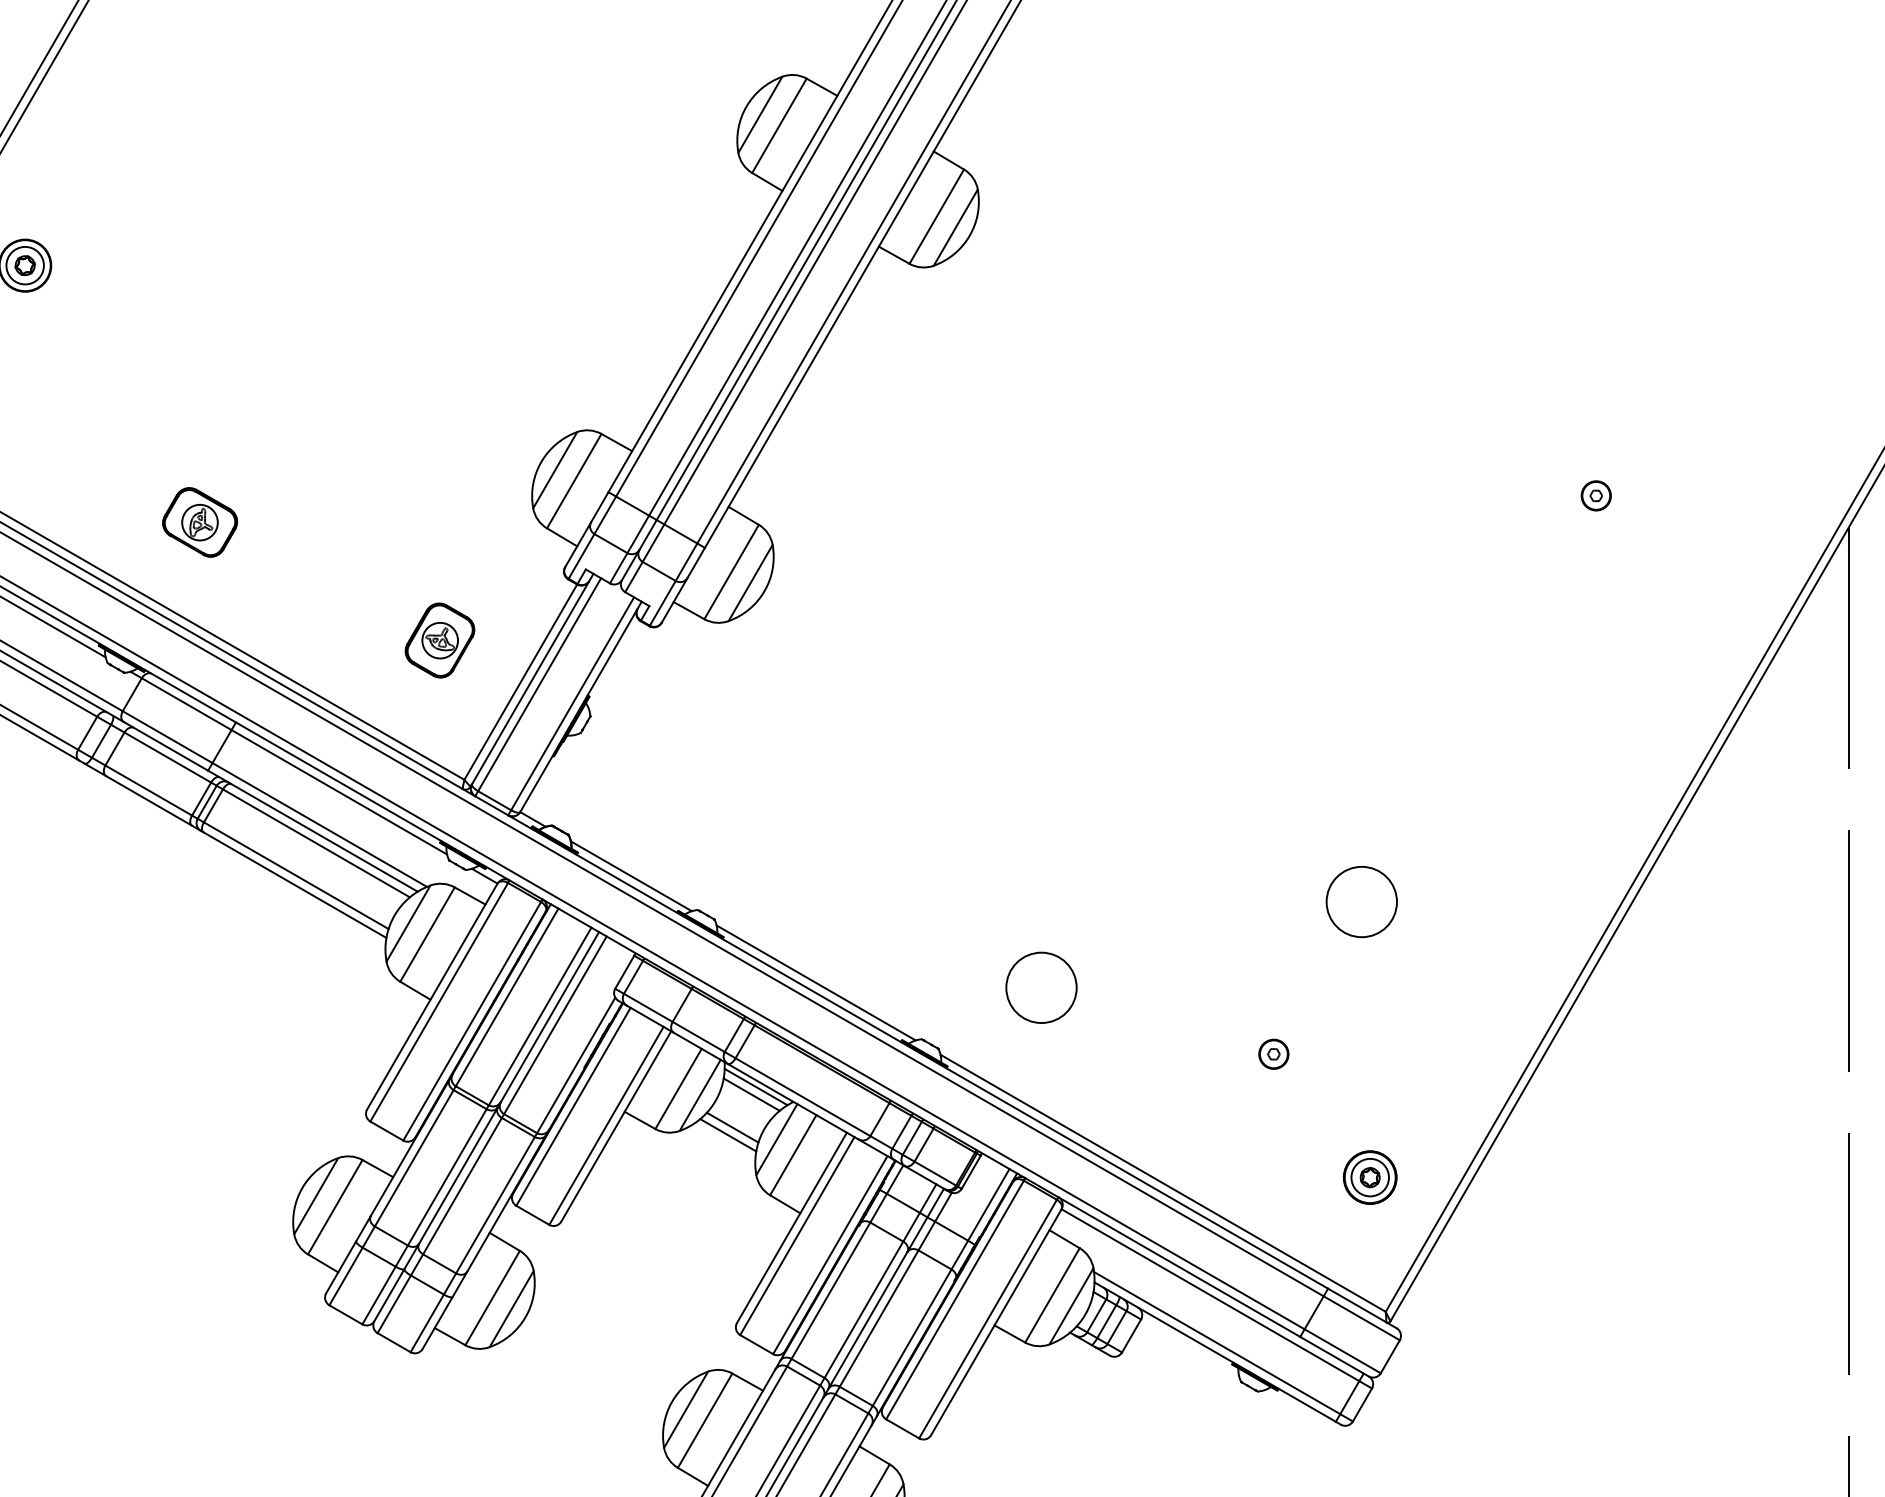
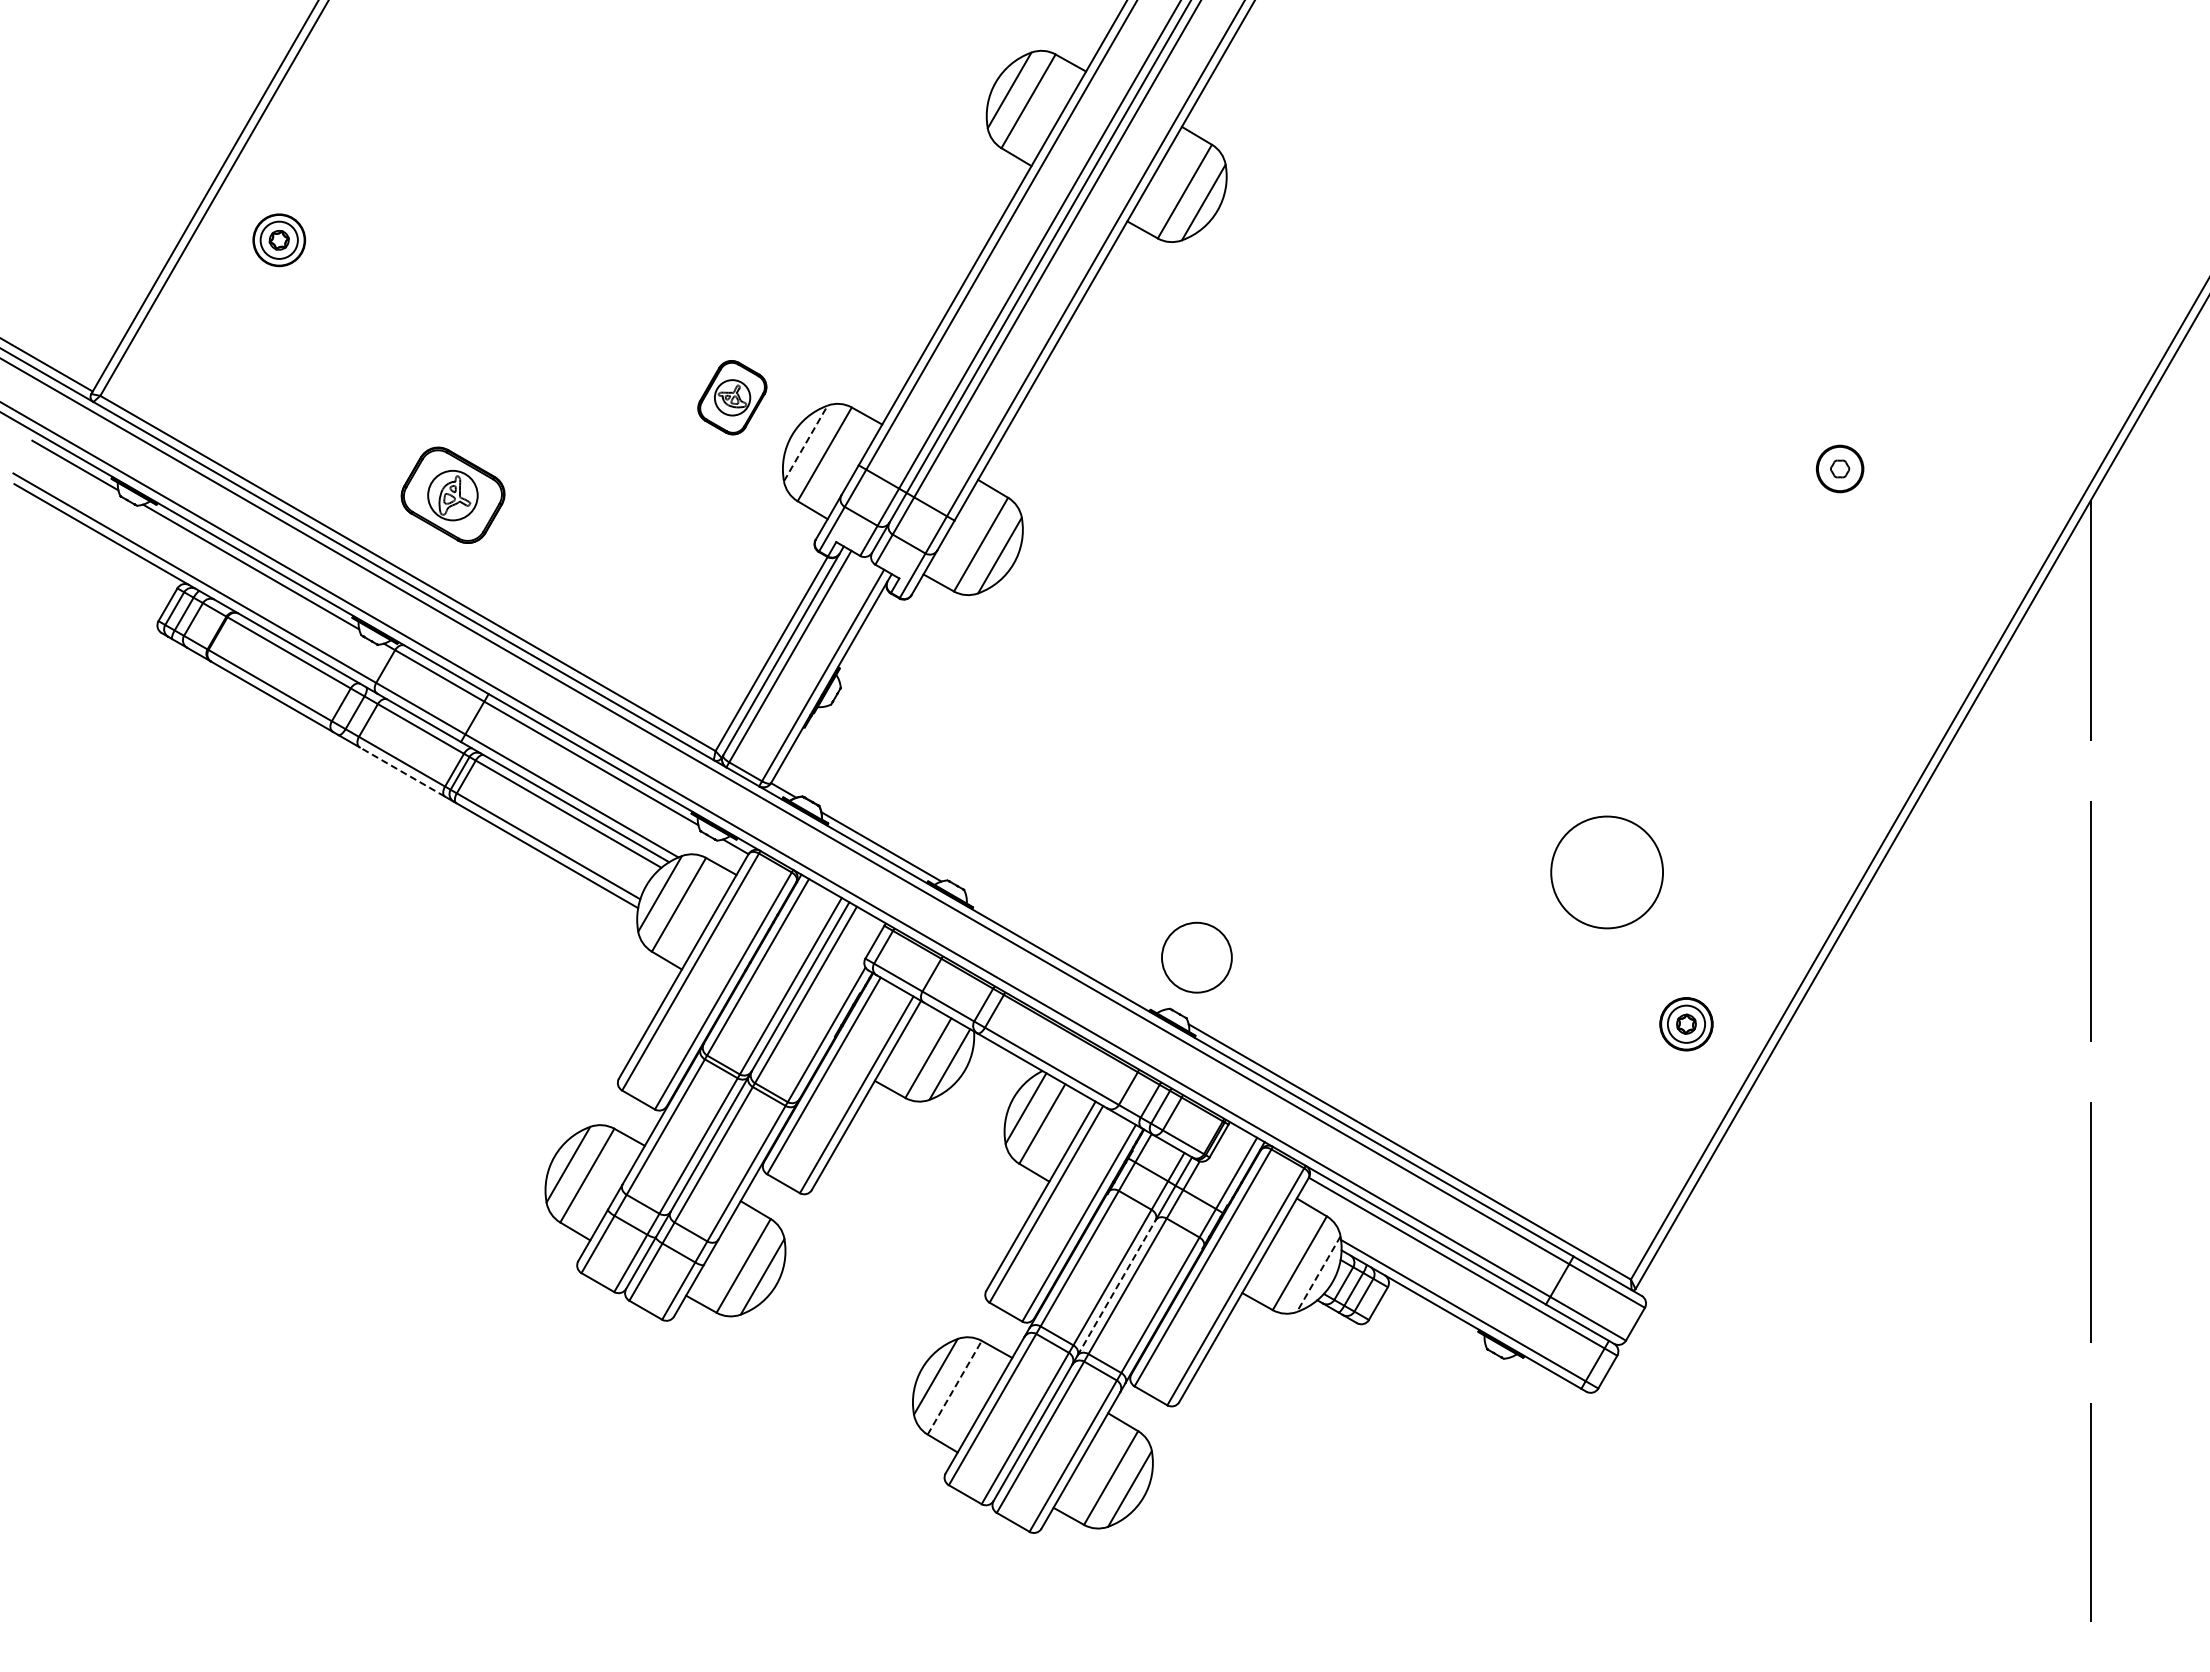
line: (554, 470) -> (805, 443), solid -> dashed
part: (1595, 495) -> (1839, 468), size x1.6
part: (199, 522) -> (452, 495), size x1.4
part: (440, 640) -> (732, 397), moved
line: (148, 800) -> (401, 771), solid -> dashed
circle: (1362, 902) -> (1607, 872), size x1.6
line: (815, 982) -> (1064, 952), removed
circle: (1041, 987) -> (1196, 957), moved
part: (1273, 1054) -> (1519, 1023), removed
line: (756, 1087) -> (1005, 1056), removed
line: (751, 1094) -> (1000, 1063), removed
line: (732, 1127) -> (981, 1096), removed
line: (728, 1135) -> (977, 1104), removed
part: (1370, 1177) -> (1686, 1024), moved
line: (1071, 1306) -> (1318, 1274), solid -> dashed
line: (867, 1319) -> (1116, 1287), solid -> dashed
line: (705, 1420) -> (955, 1387), solid -> dashed

